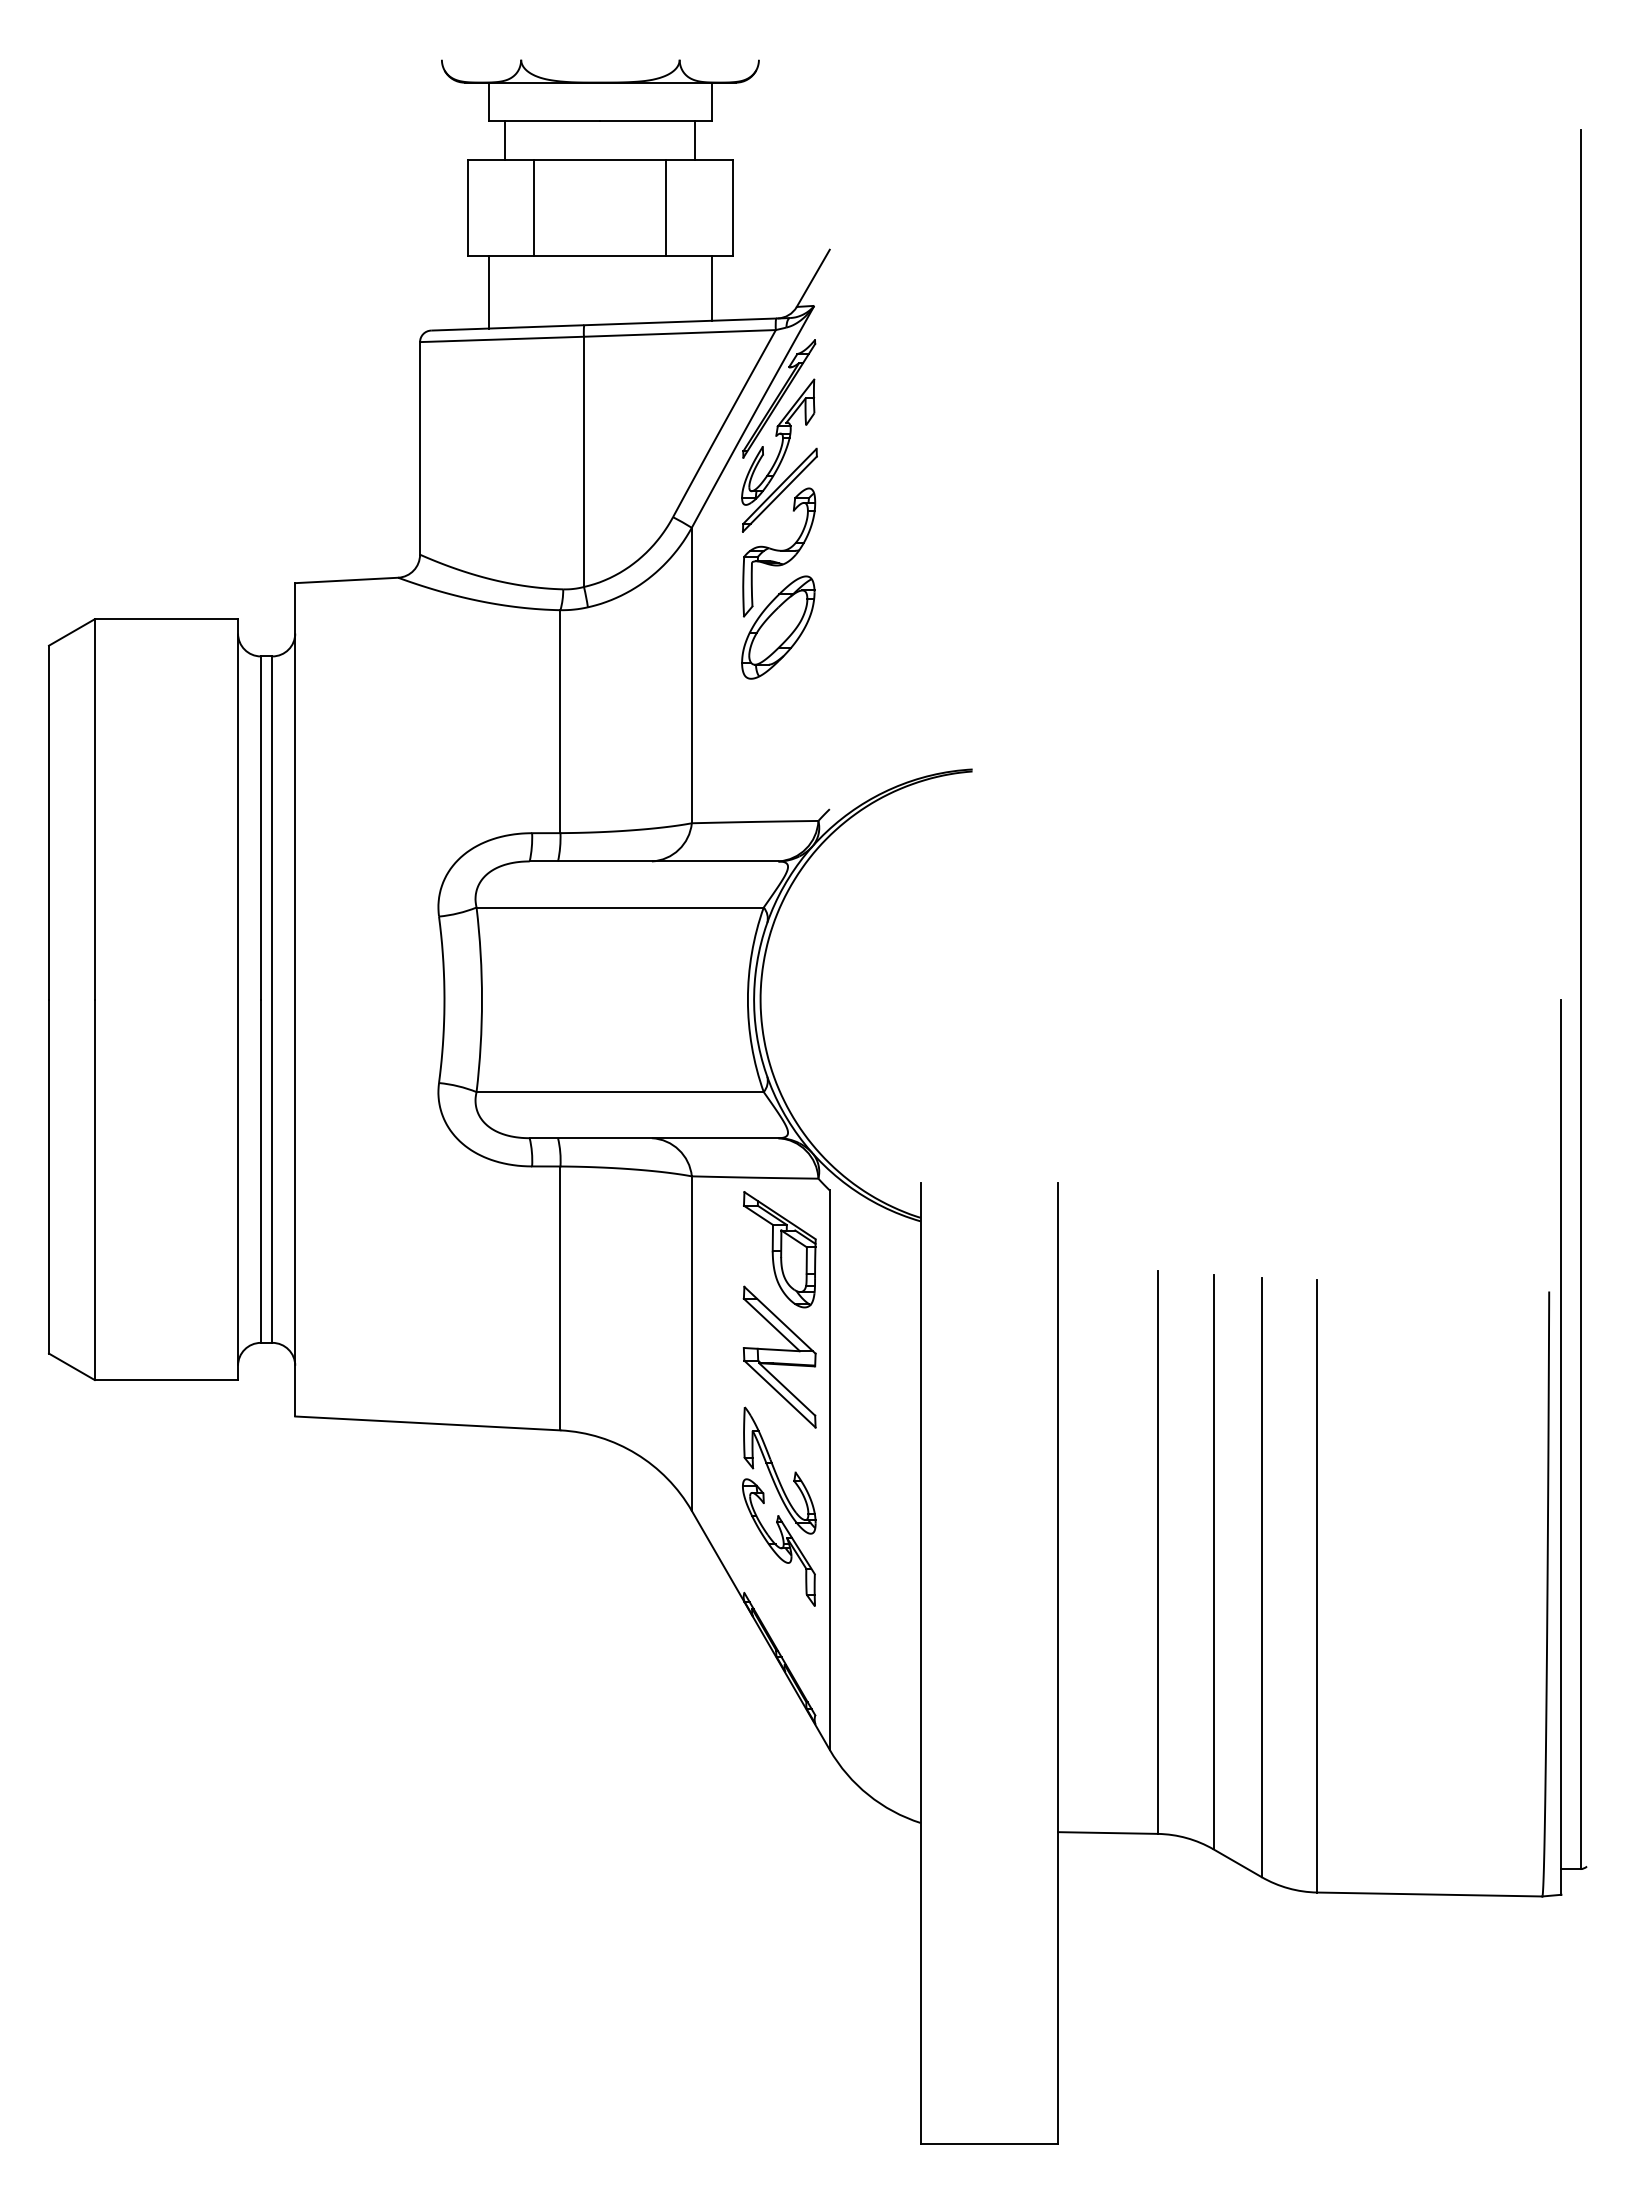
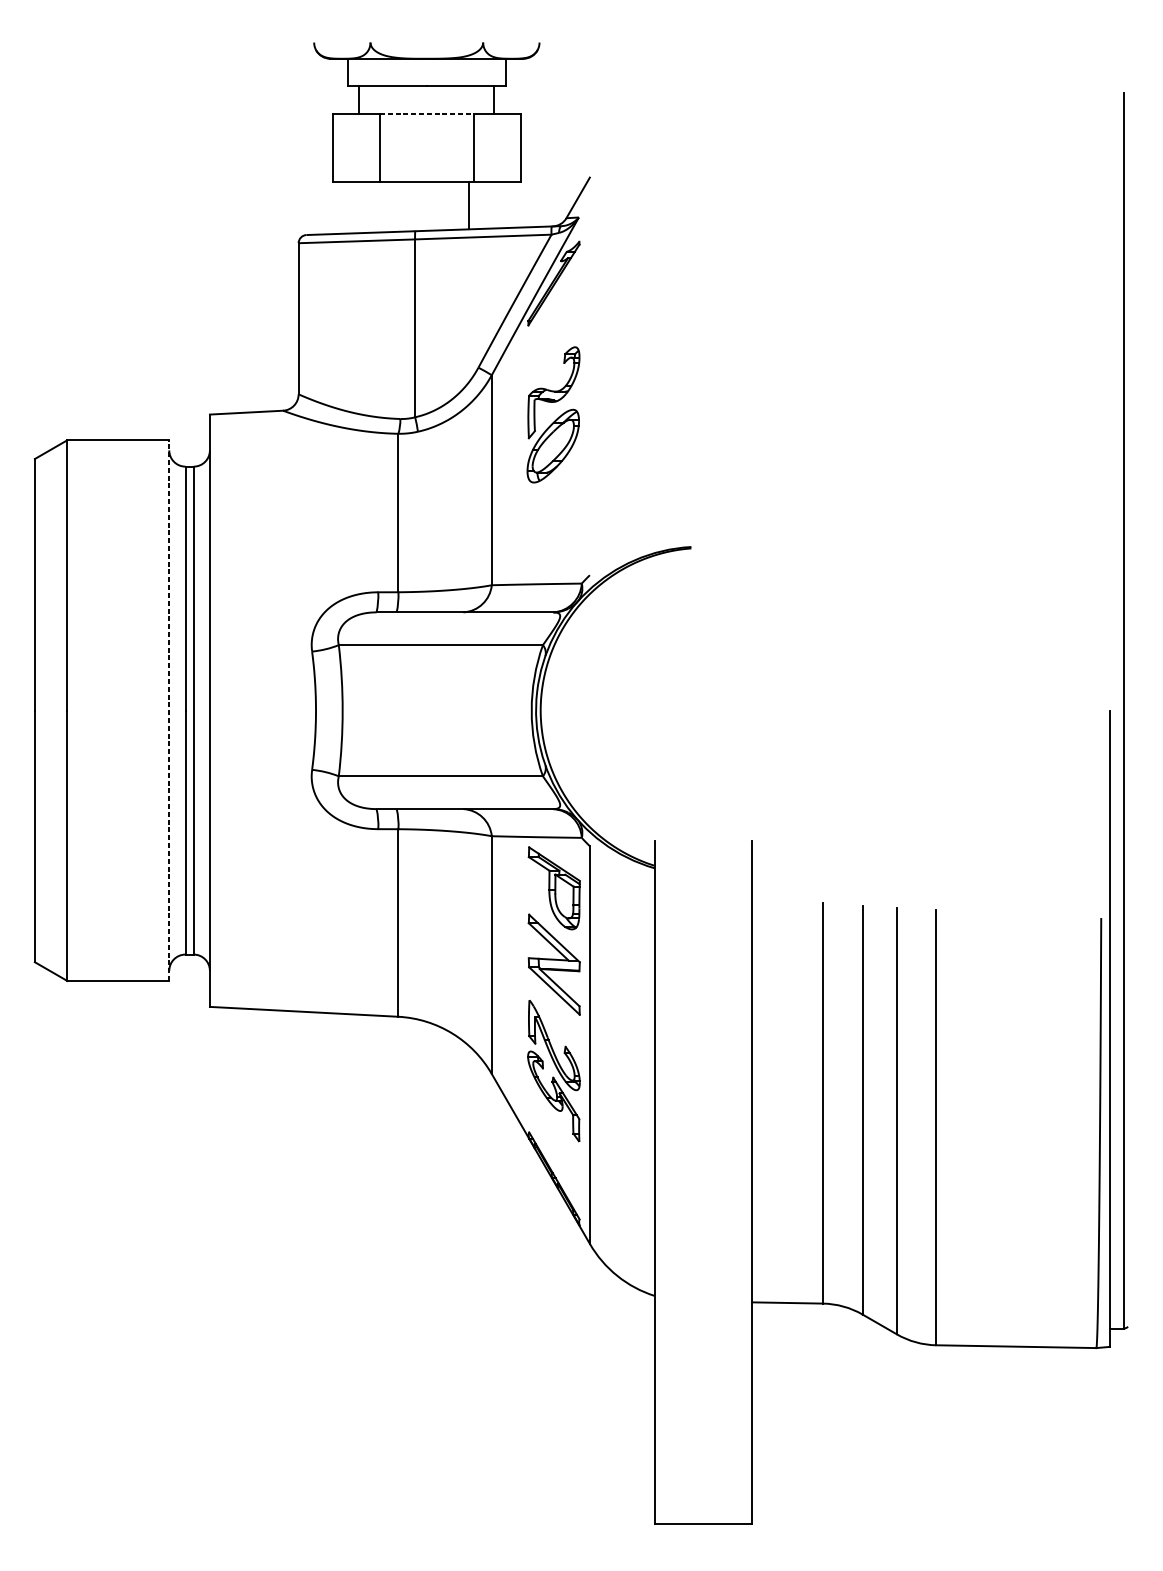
line: (600, 159) -> (426, 113), solid -> dashed
line: (711, 288) -> (468, 205), moved
line: (489, 292) -> (348, 207), removed
part: (779, 455) -> (554, 323), removed
line: (238, 999) -> (169, 710), solid -> dashed

